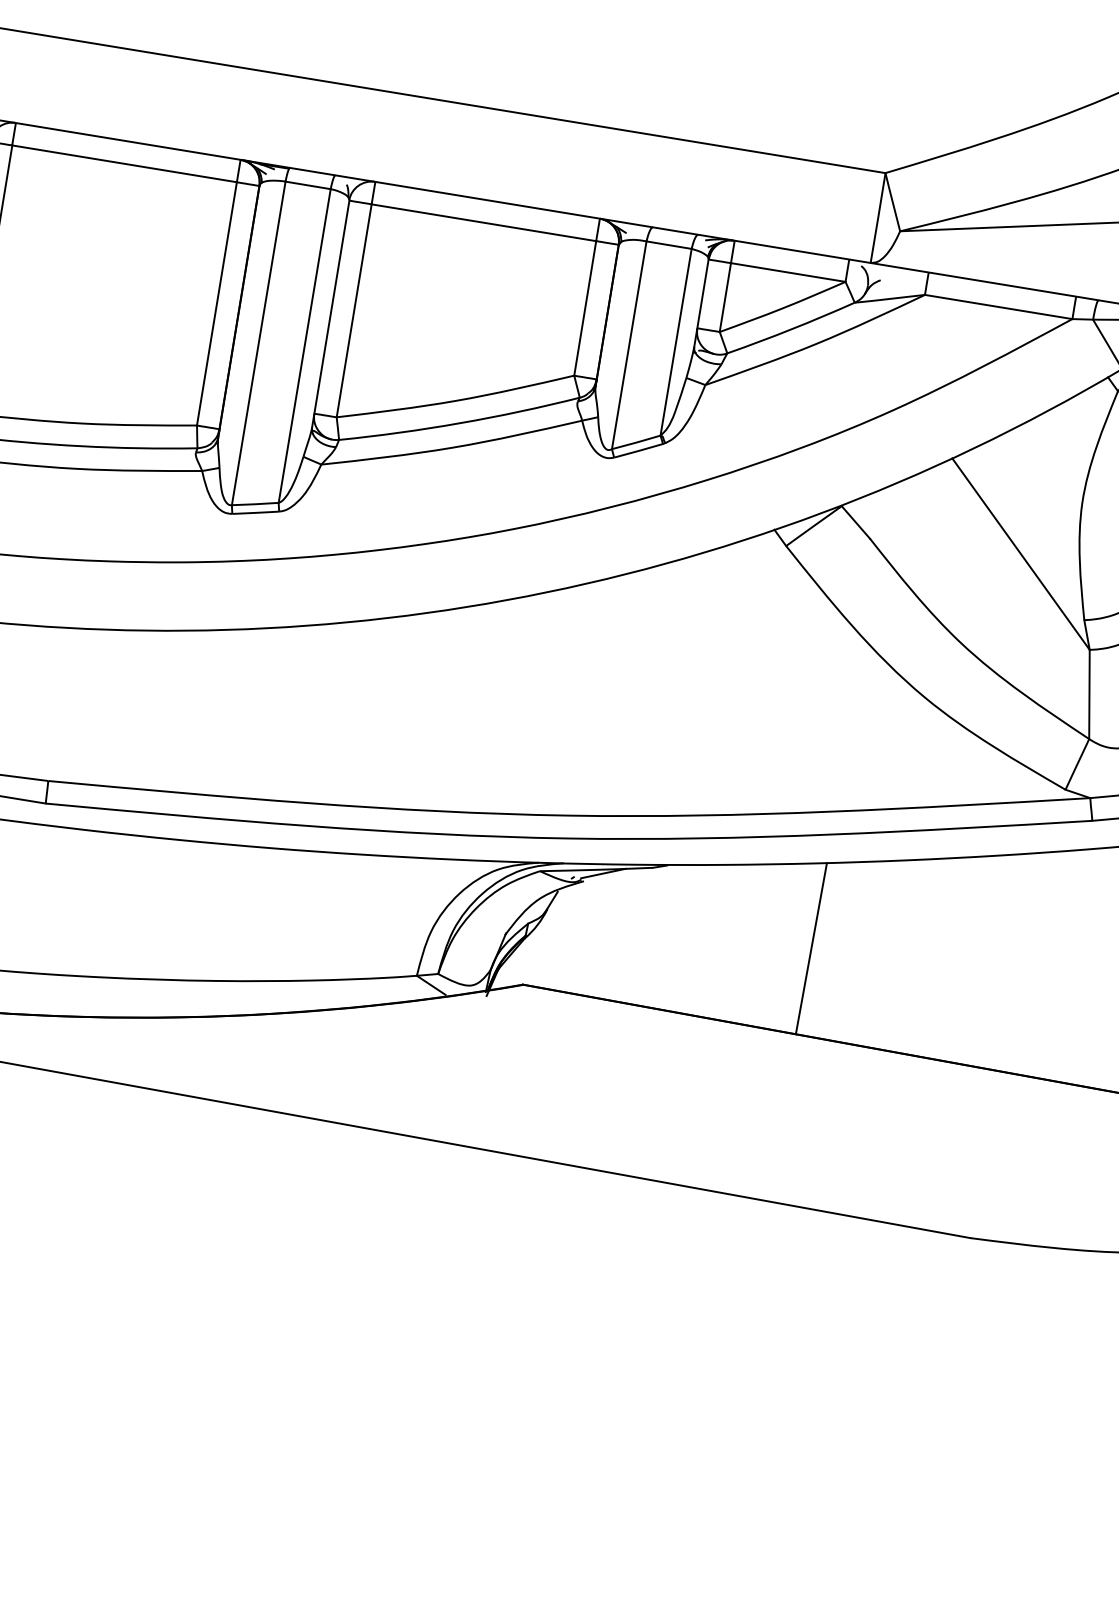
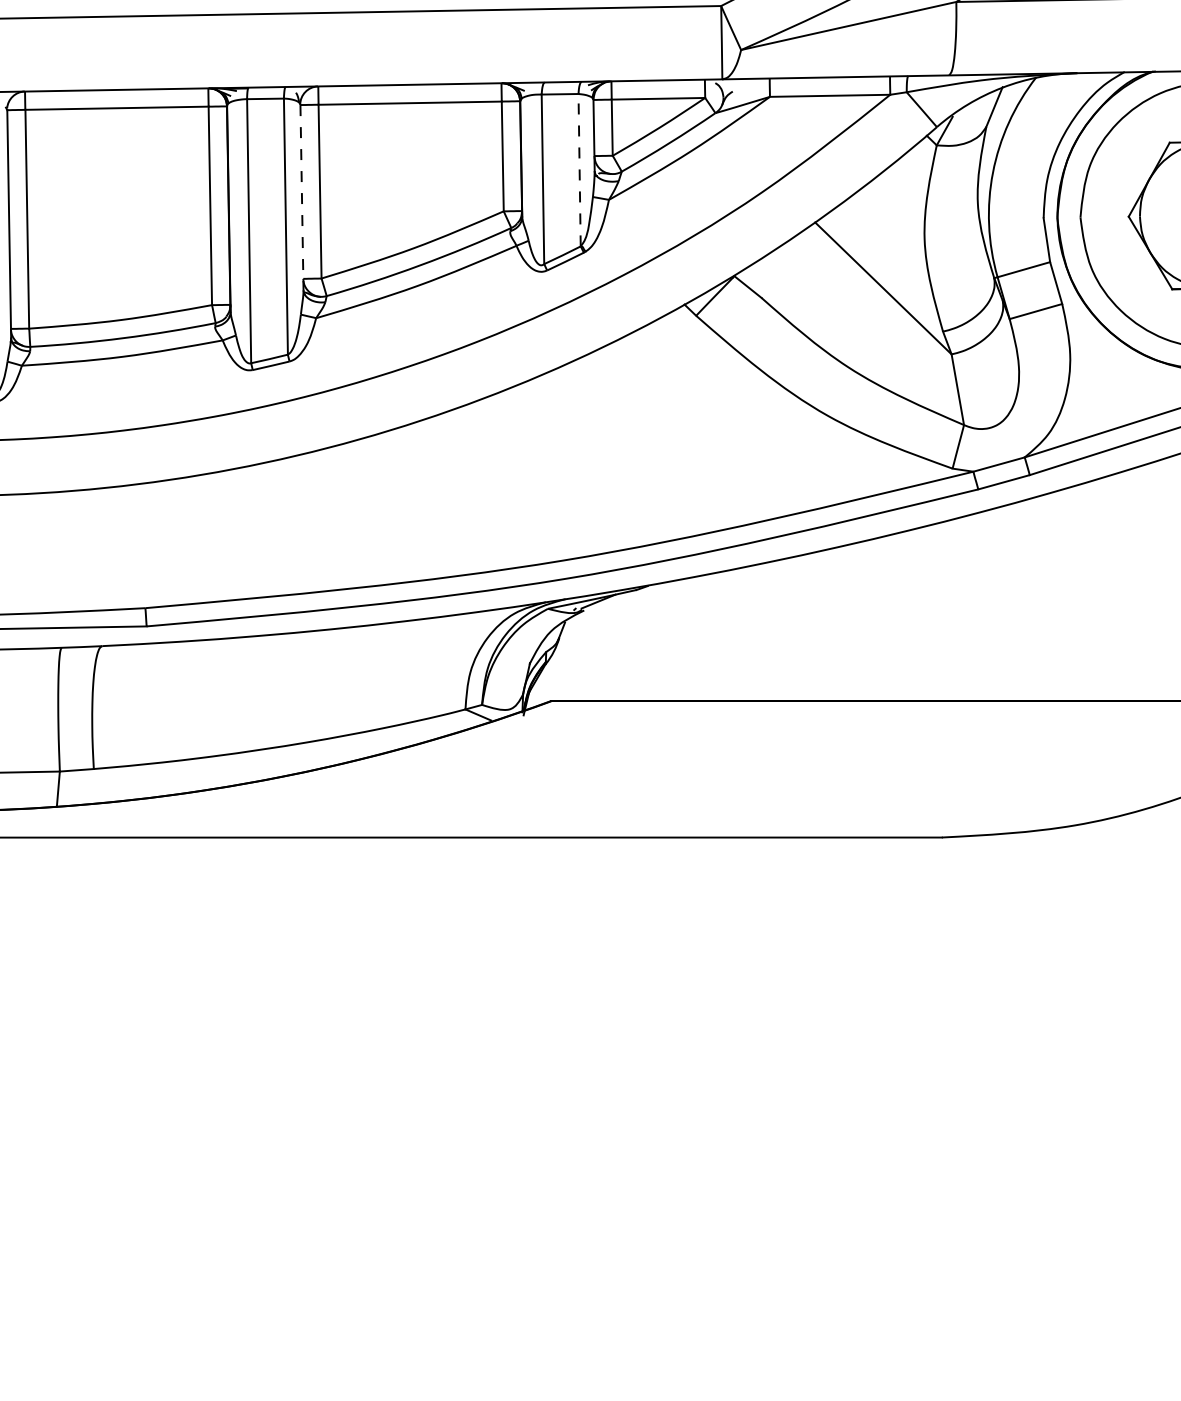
line: (330, 313) -> (301, 197), solid -> dashed
line: (676, 341) -> (579, 169), solid -> dashed
line: (811, 949) -> (774, 631), removed

